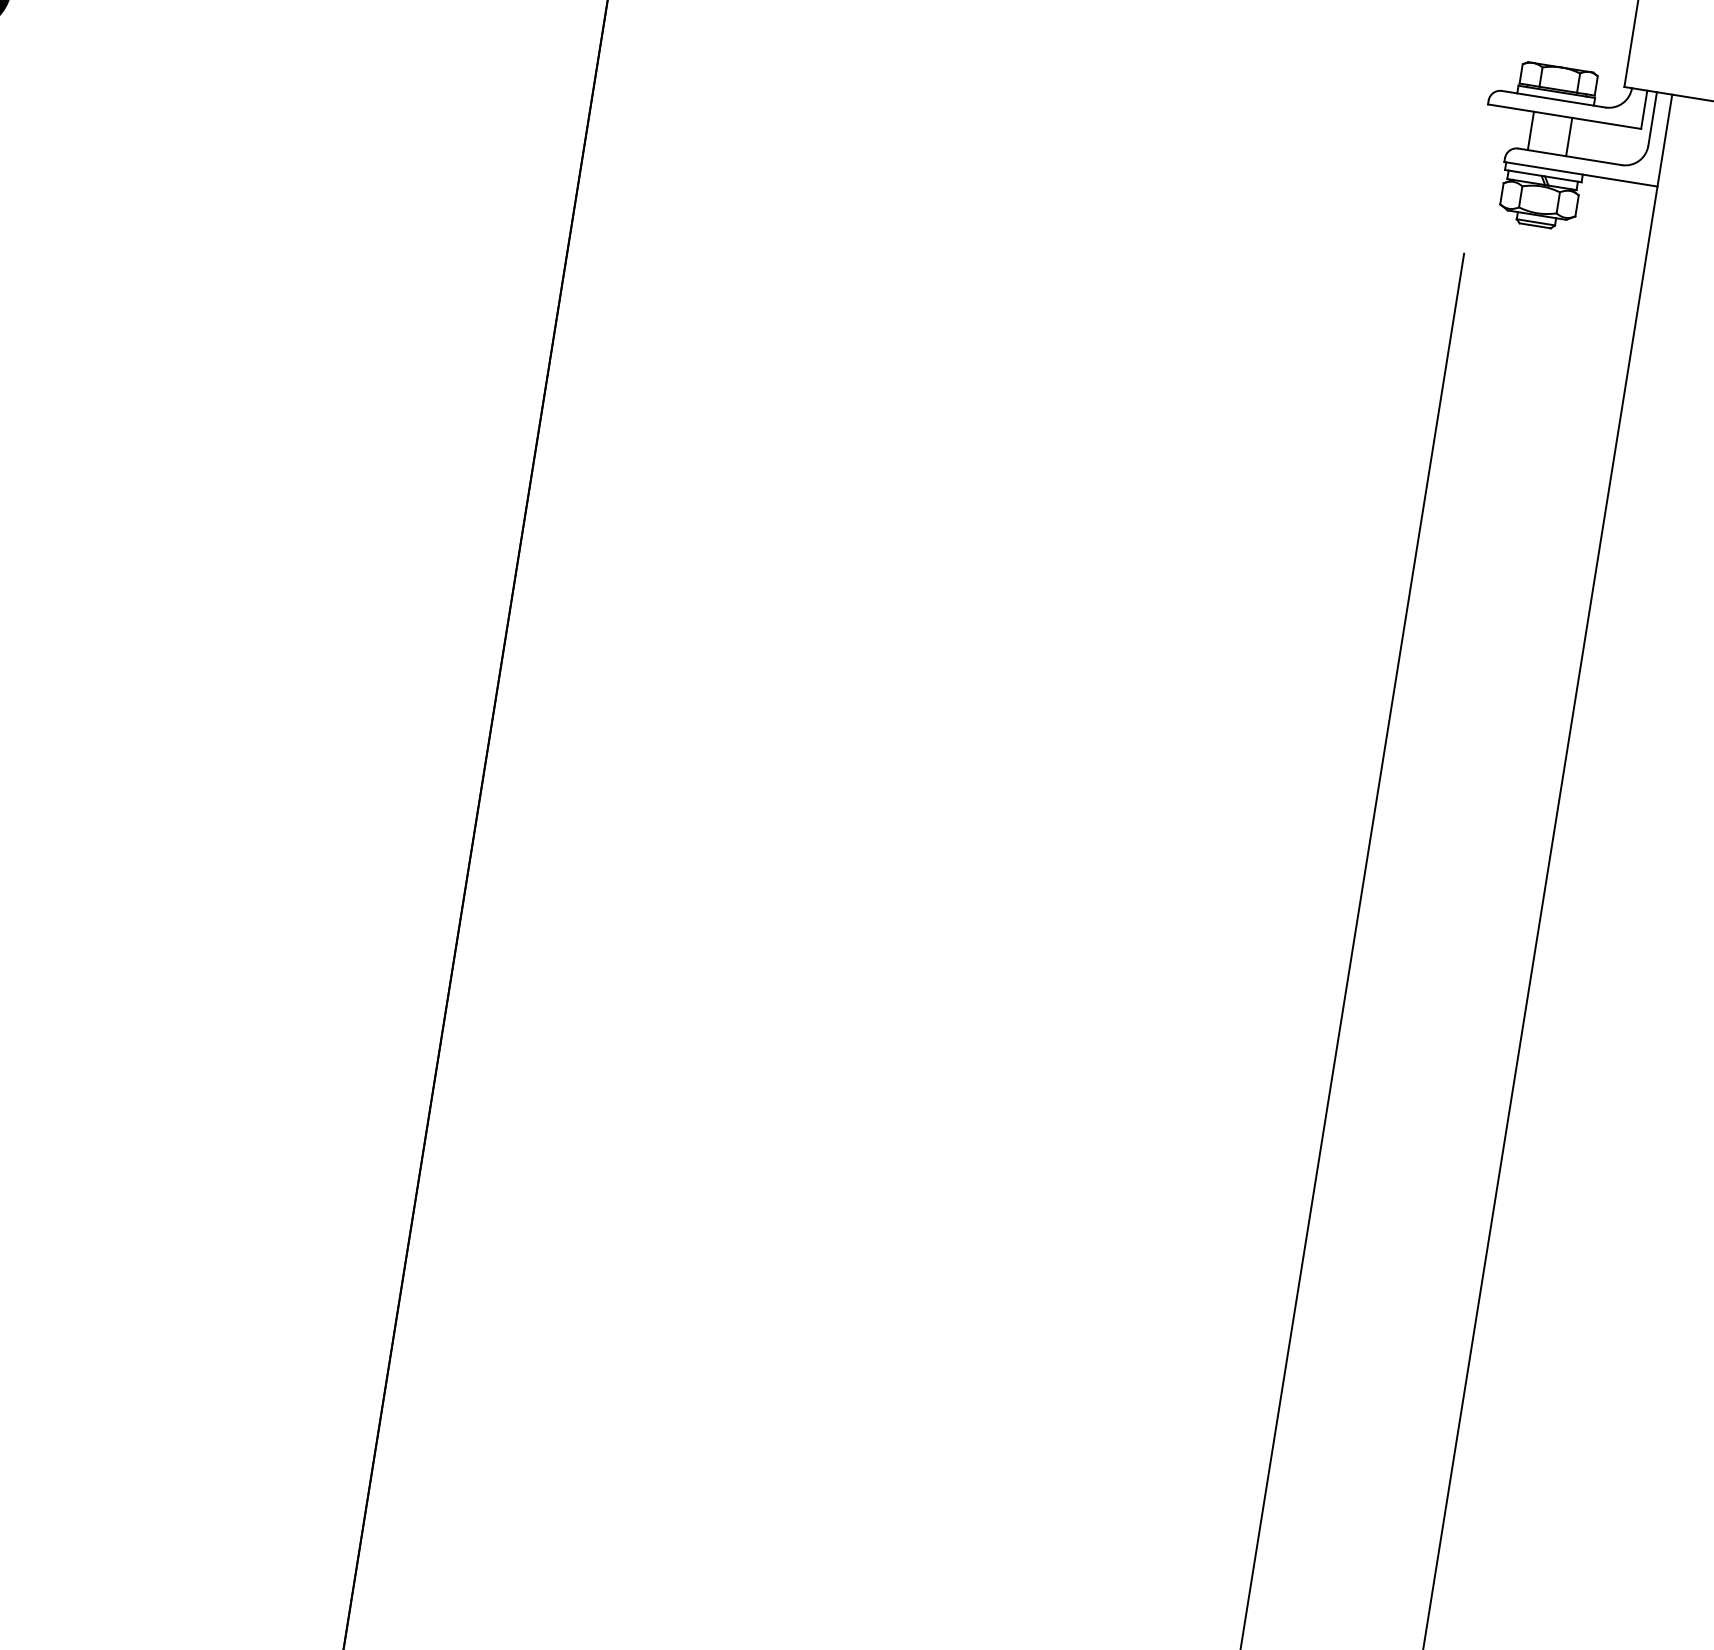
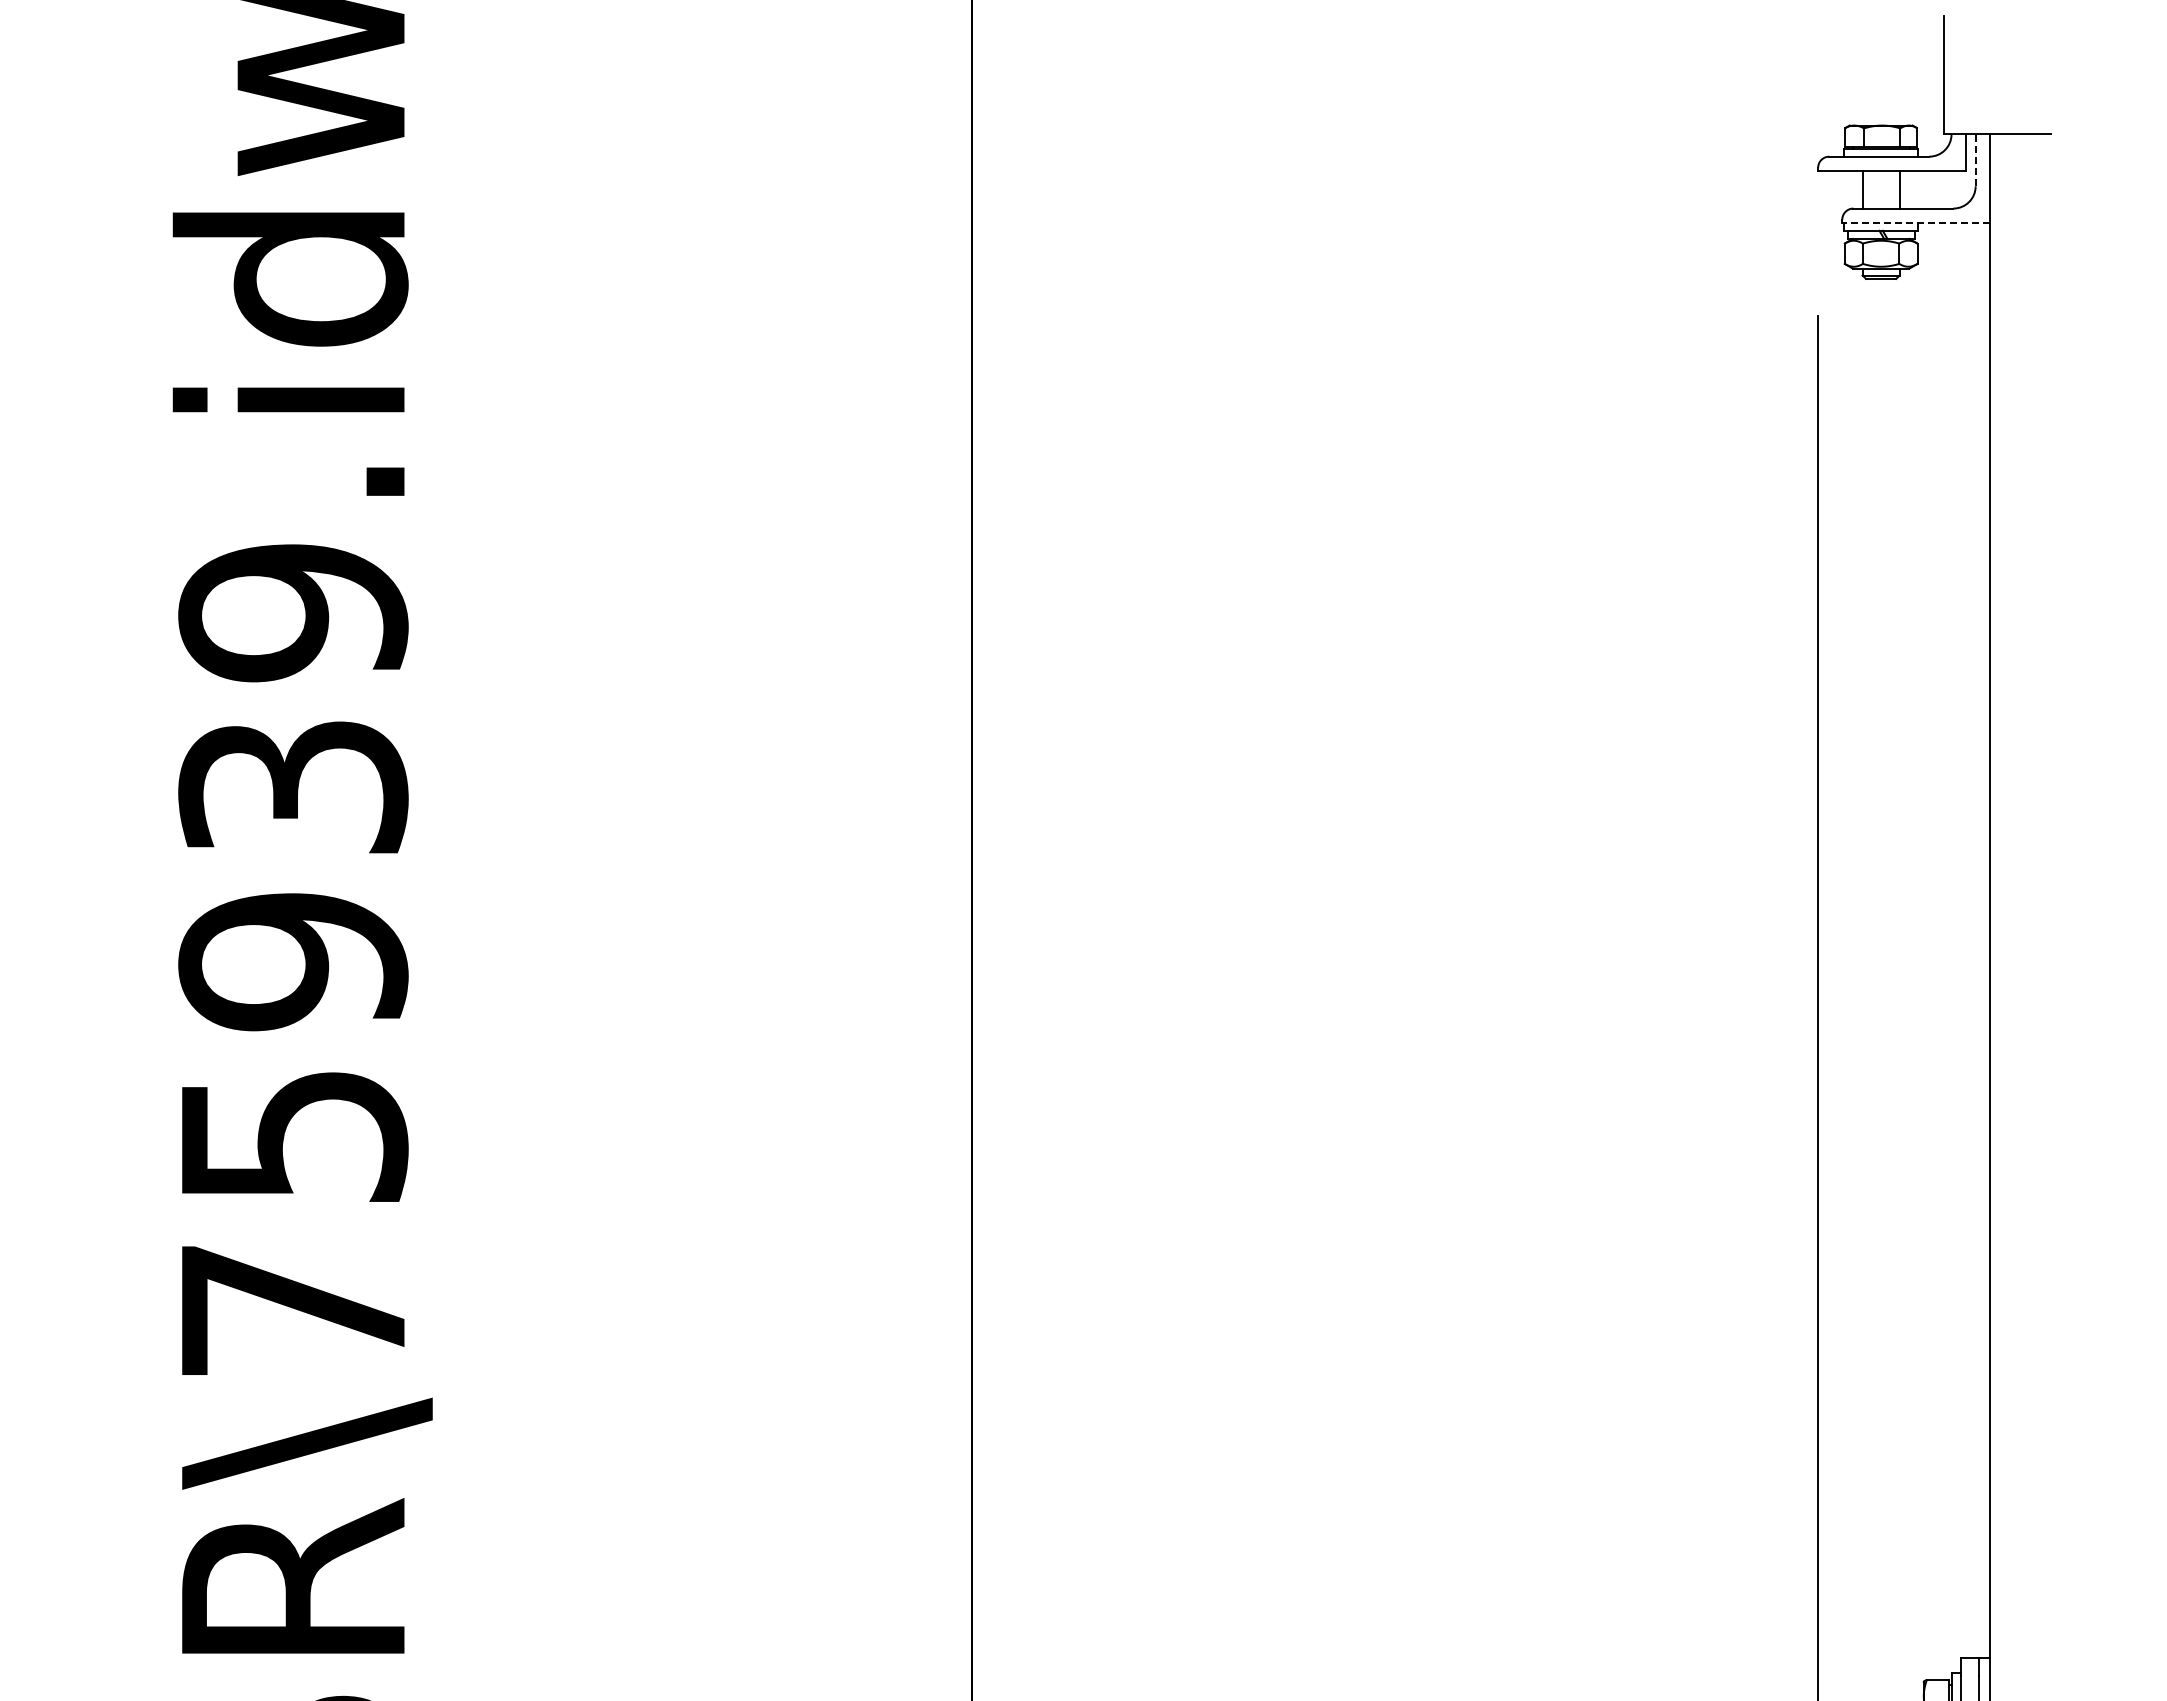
line: (1652, 119) -> (1975, 160), solid -> dashed
line: (1580, 174) -> (1915, 223), solid -> dashed

